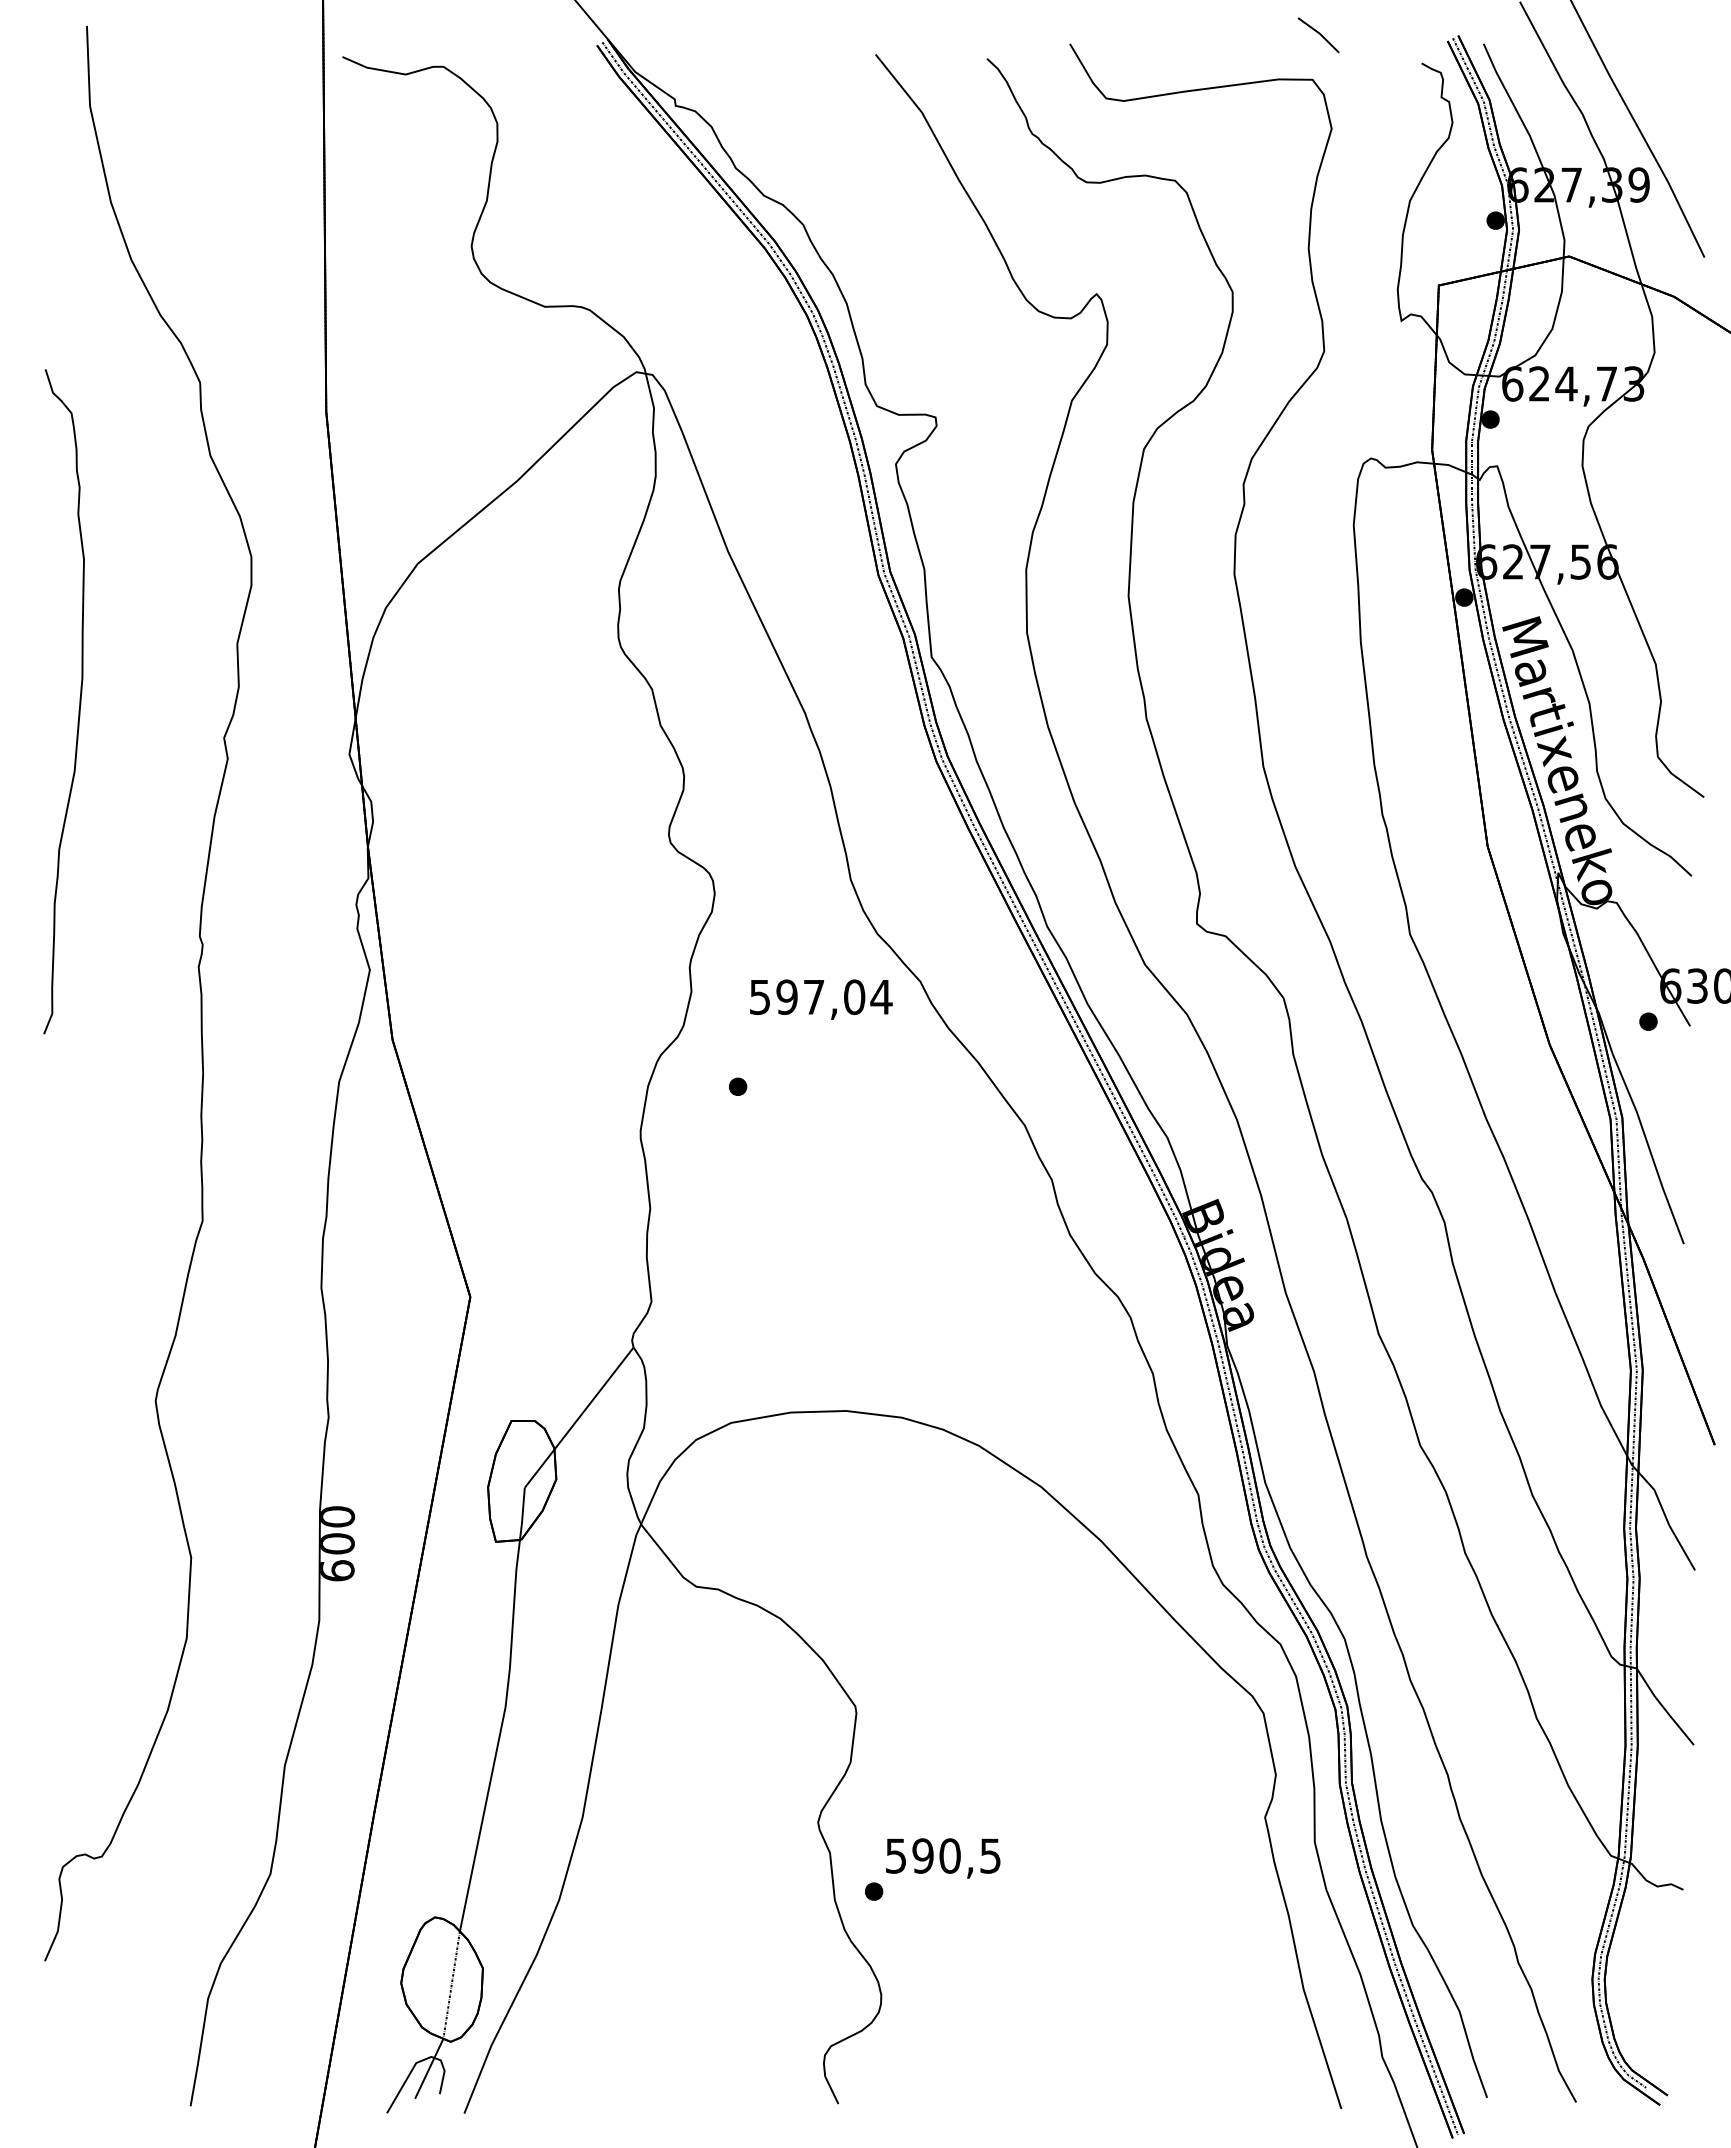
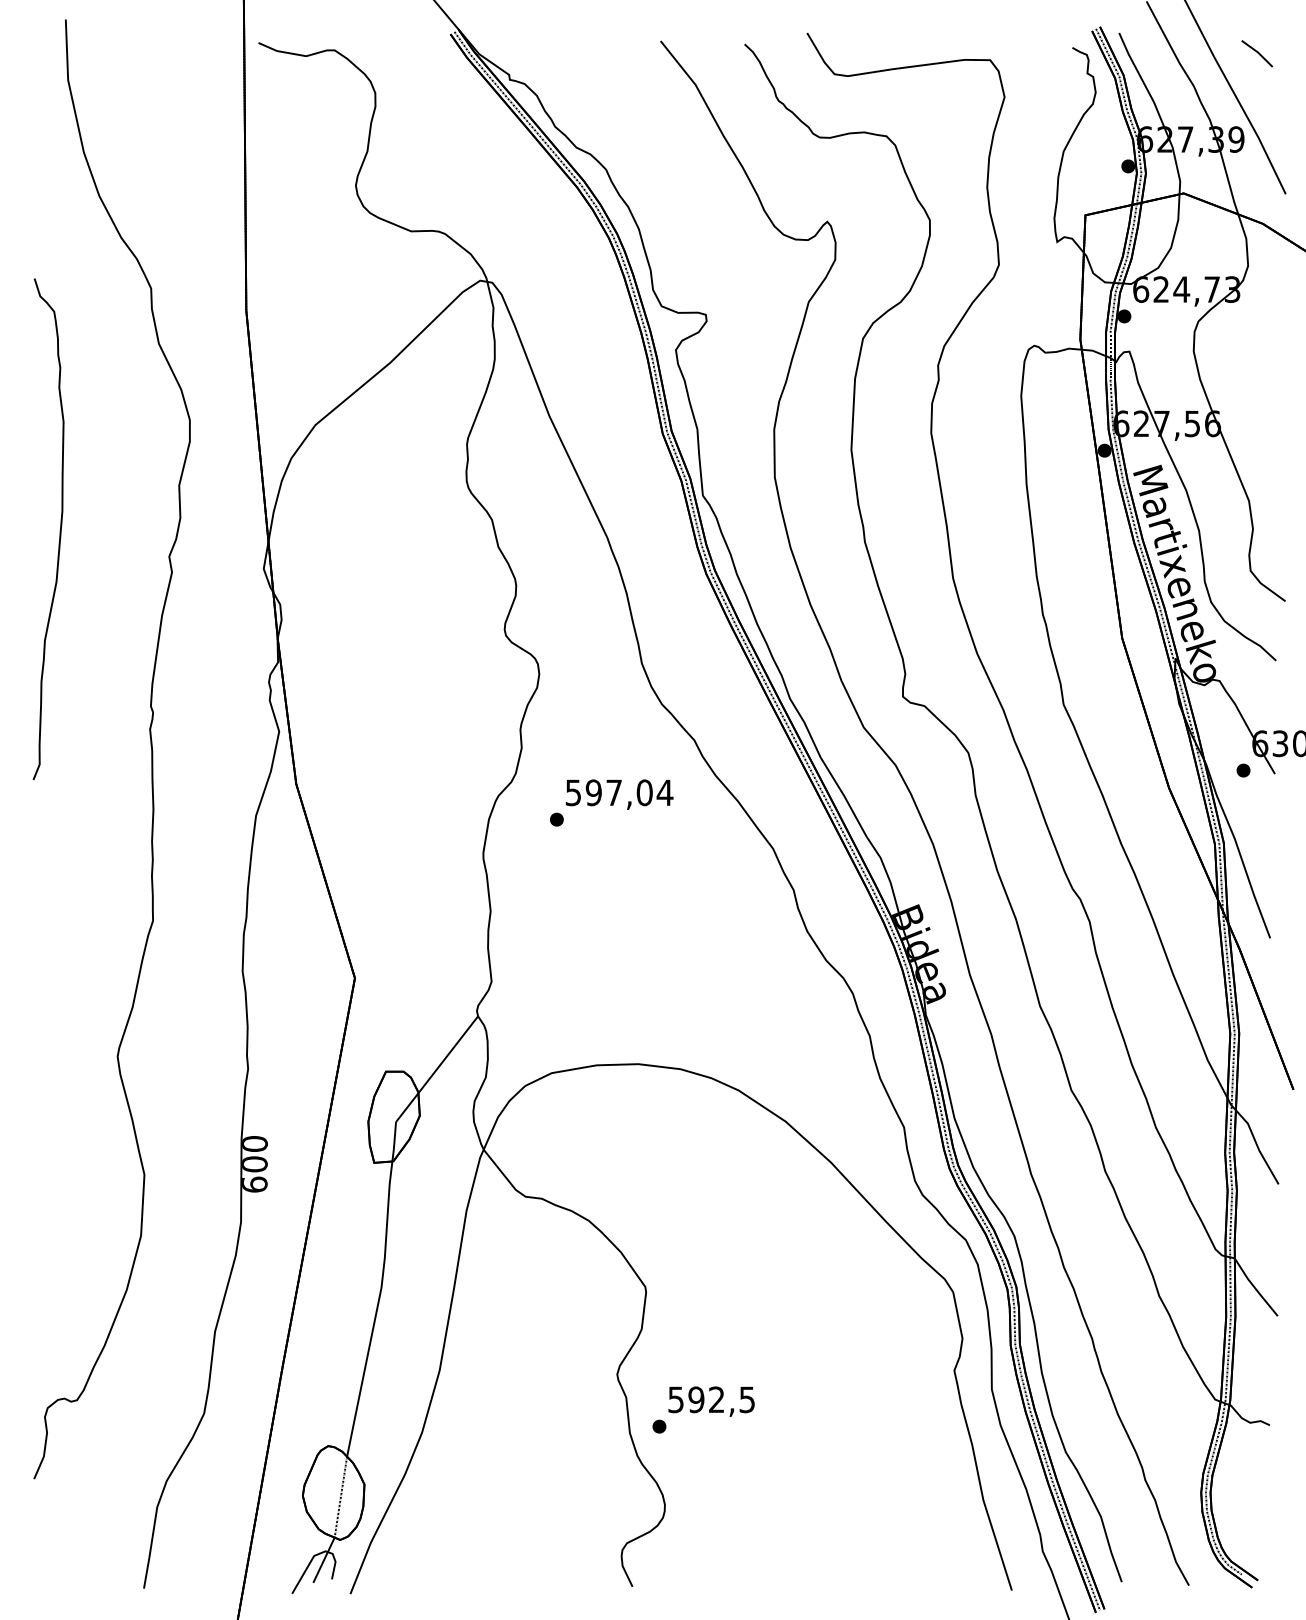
line: (1319, 34) -> (1257, 53), moved
text: (821, 999) -> (619, 794), moved
text: (949, 1855) -> (716, 1399), 590,5 -> 592,5

